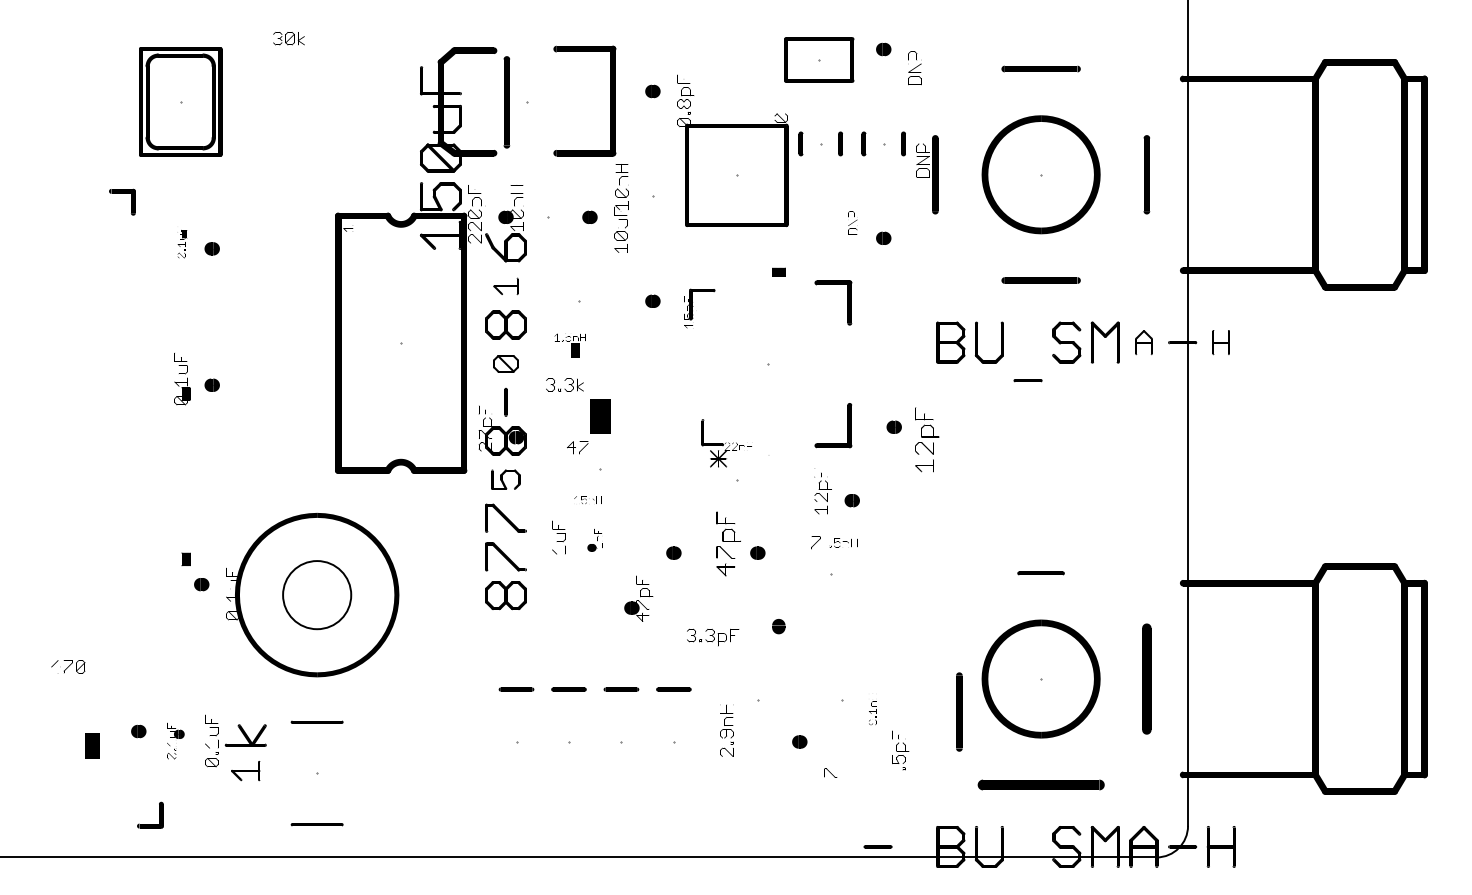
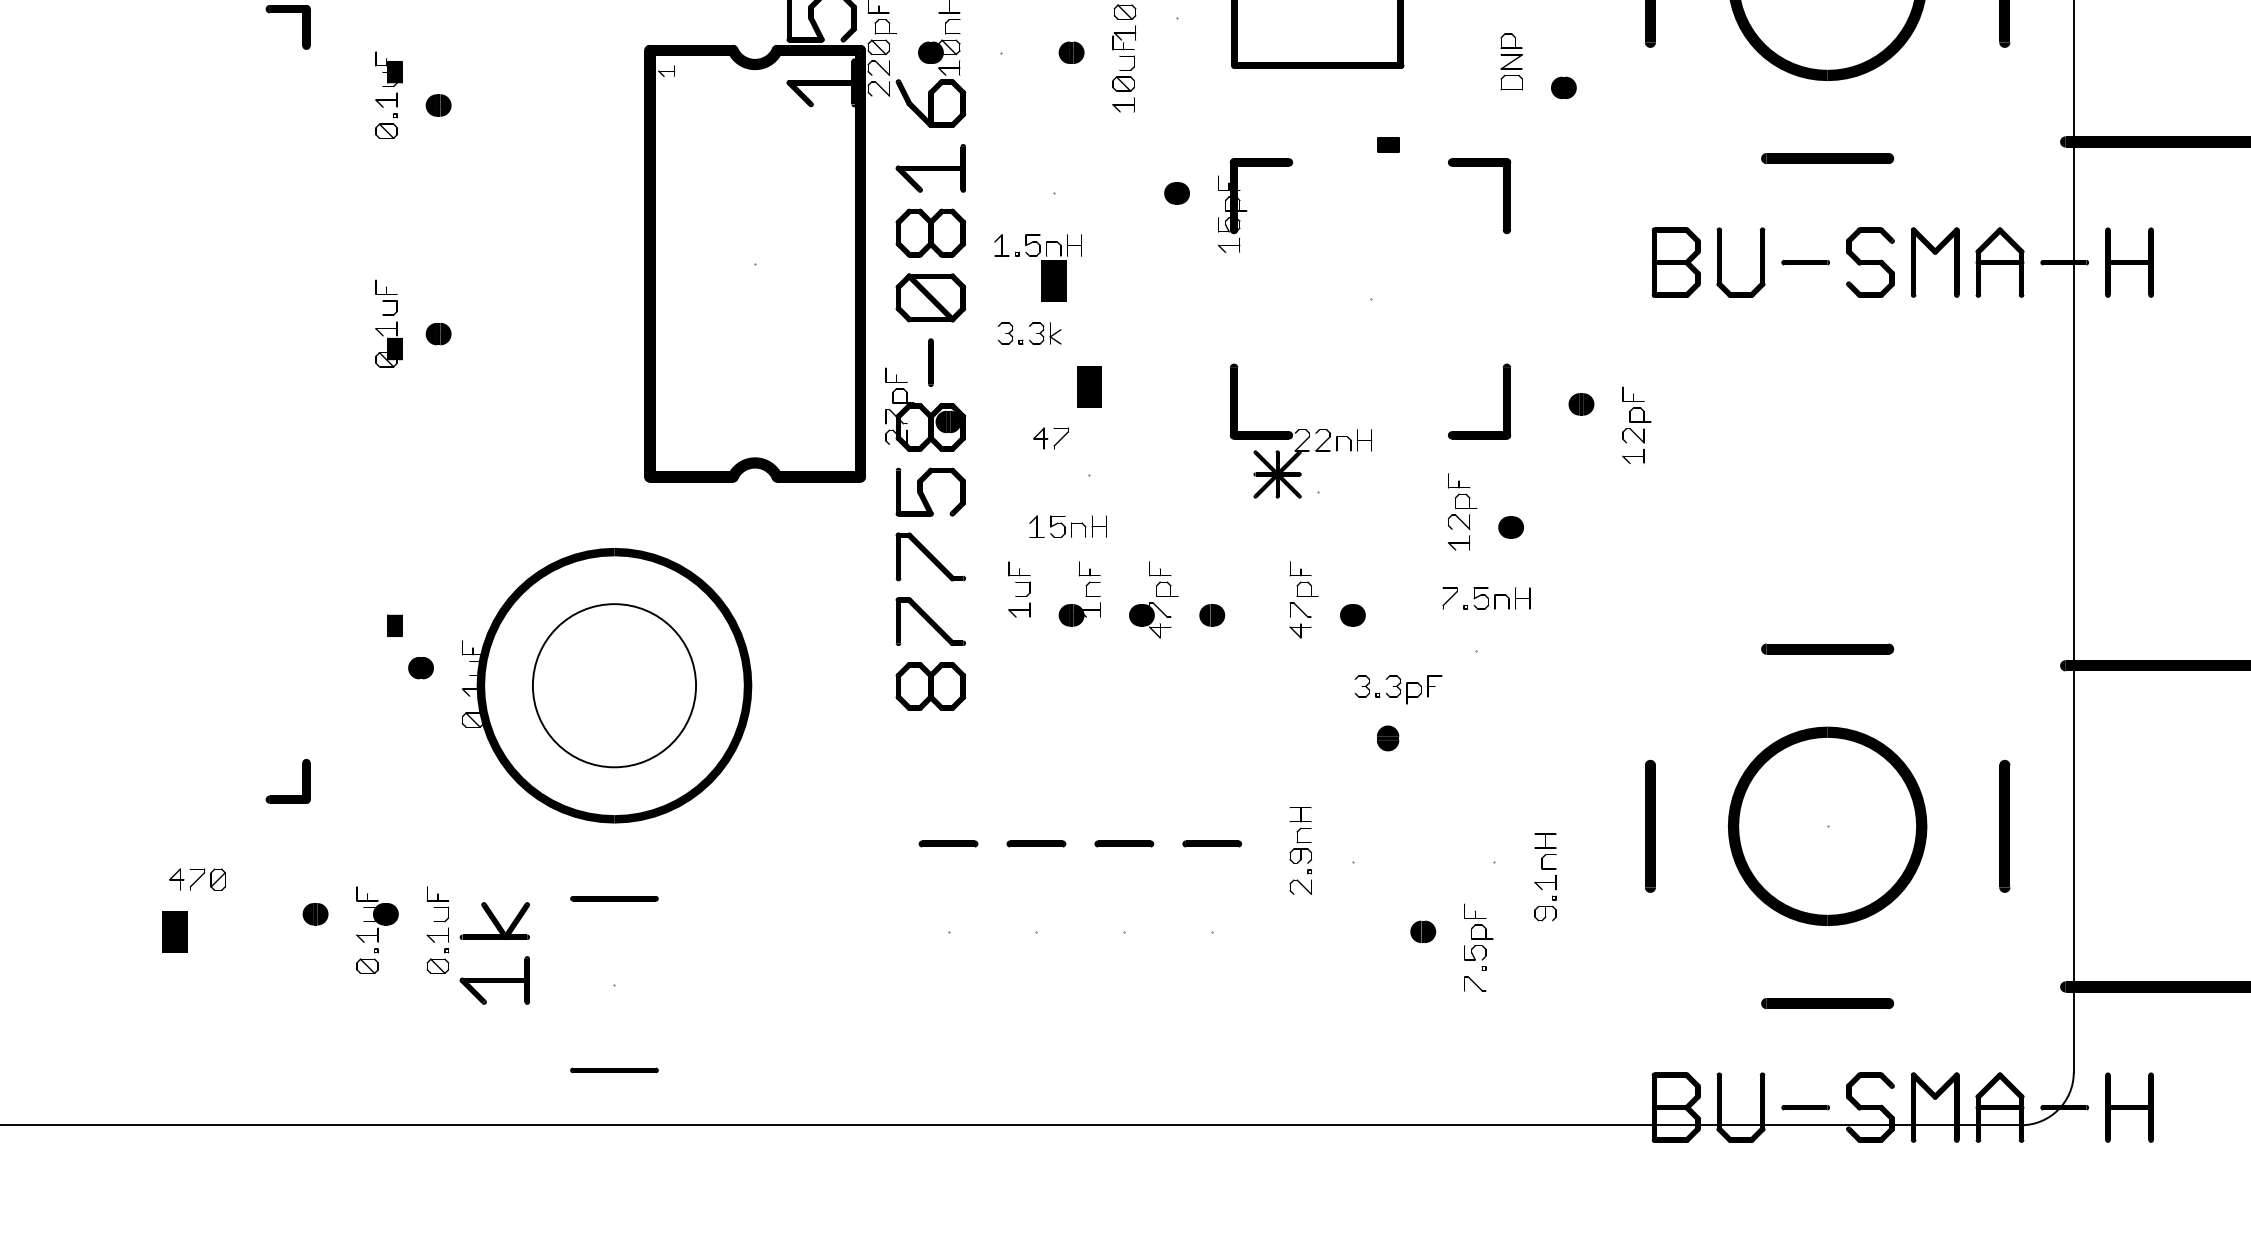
part: (852, 222) -> (1511, 61), size x1.43
part: (182, 242) -> (388, 94), size x1.67
part: (505, 286) -> (930, 168), size x1.67
part: (699, 308) -> (1255, 205), size x1.43
part: (1143, 342) -> (1999, 262), size x1.67
part: (1220, 342) -> (2128, 262), size x1.67
part: (570, 345) -> (1038, 267), size x1.67
part: (505, 363) -> (930, 297), size x1.67
line: (1027, 380) -> (1804, 262), moved
part: (600, 416) -> (1089, 386), size x0.71
part: (926, 439) -> (1635, 424), size x0.71
part: (726, 443) -> (1300, 431), size x1.67
part: (505, 479) -> (930, 491), size x1.43
part: (587, 499) -> (1067, 525), size x1.67
part: (594, 539) -> (1079, 592), size x1.67
part: (843, 542) -> (1496, 597), size x1.43
part: (728, 543) -> (1303, 599), size x0.71
part: (1040, 573) -> (1826, 649), size x1.67
circle: (316, 594) -> (613, 684), size x1.43
part: (638, 598) -> (1152, 599), moved
part: (713, 637) -> (1399, 689), moved
part: (68, 666) -> (197, 879), moved
part: (1146, 678) -> (2004, 825), size x0.71
part: (872, 709) -> (1545, 877), size x1.67
part: (959, 711) -> (1650, 825), moved
part: (726, 730) -> (1300, 850), moved
part: (175, 740) -> (377, 929), size x1.43
part: (92, 745) -> (174, 930), moved
part: (900, 750) -> (1478, 937), moved
part: (245, 770) -> (494, 979), size x1.43
part: (1040, 784) -> (1826, 1003), size x0.62
part: (159, 814) -> (303, 780), moved
line: (877, 846) -> (1804, 1106), moved

